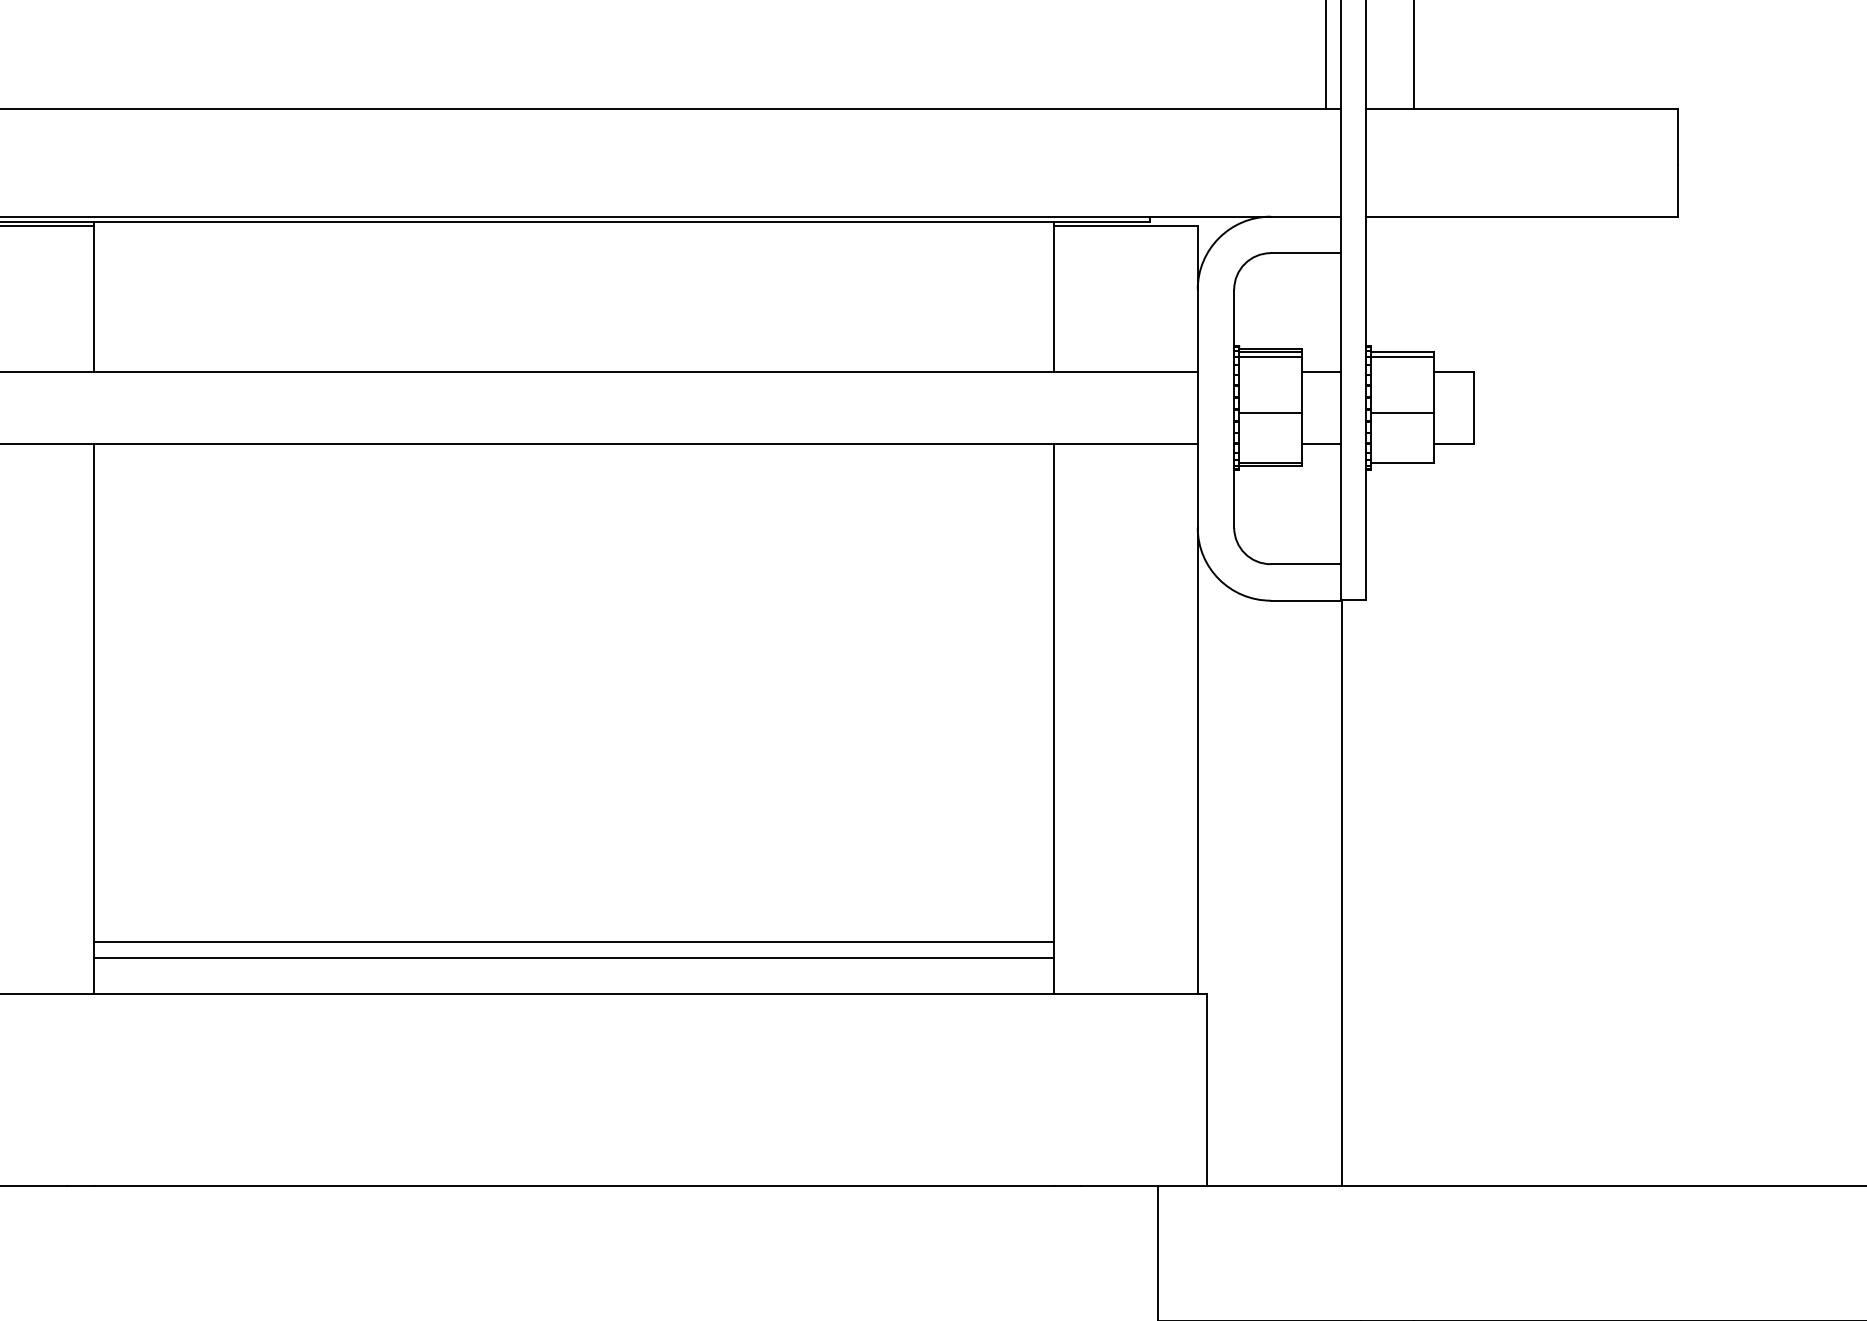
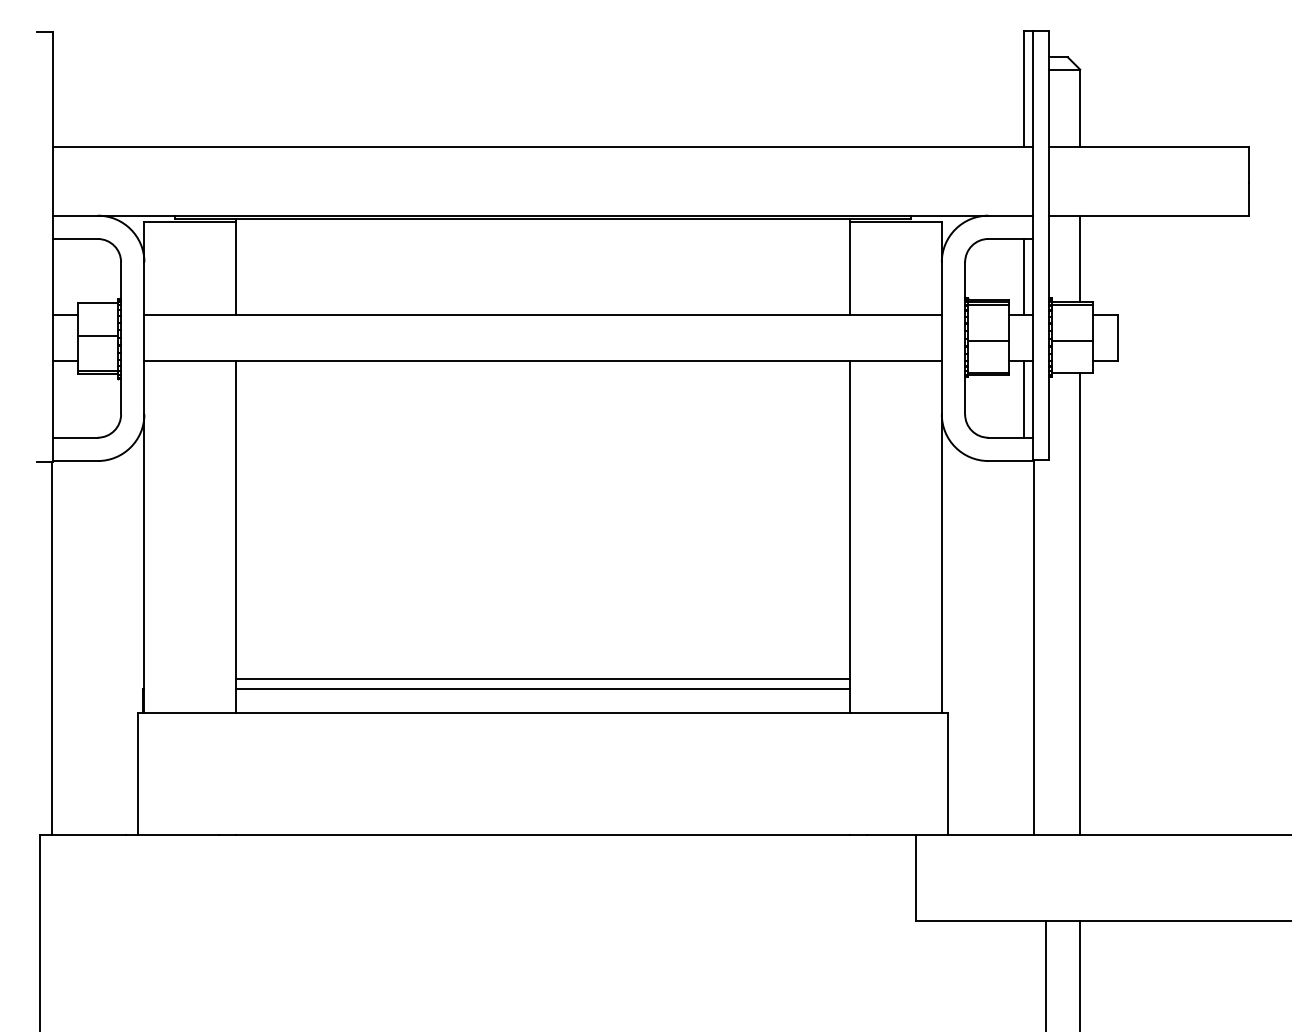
line: (1414, 283) -> (1080, 258), added
line: (1327, 311) -> (1024, 276), added
line: (1327, 502) -> (1024, 398), added
line: (1414, 825) -> (1080, 604), added

